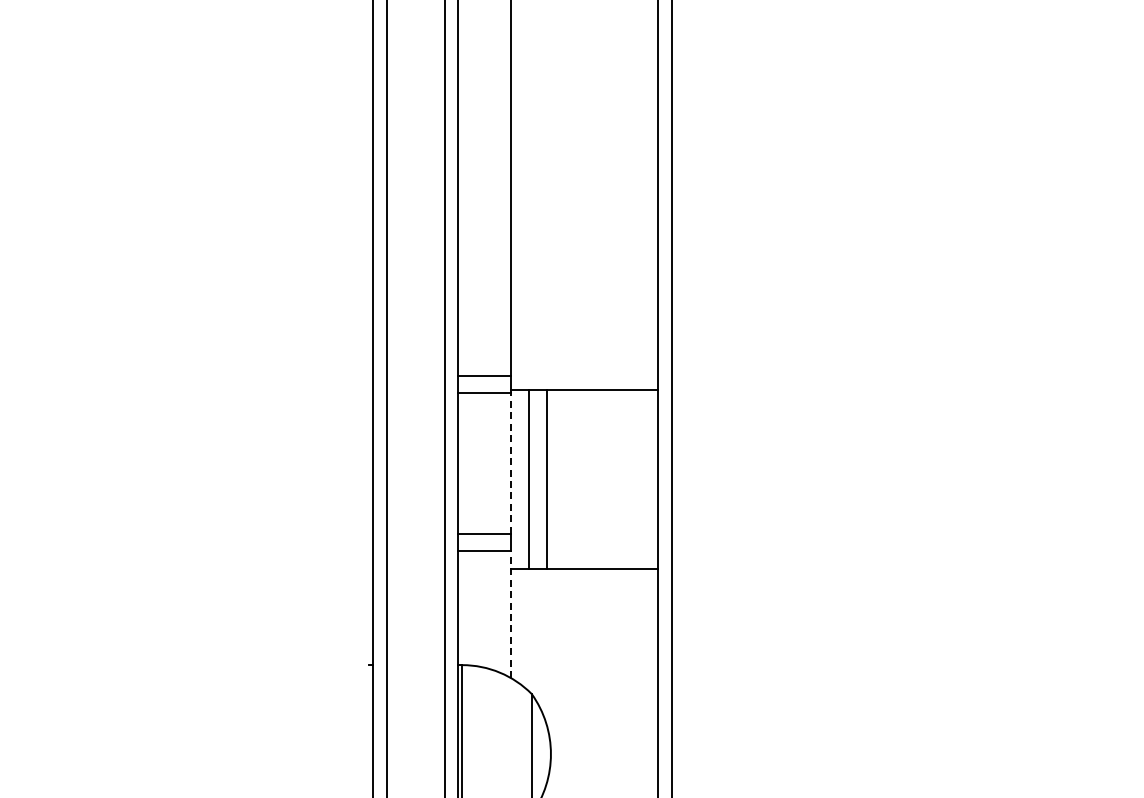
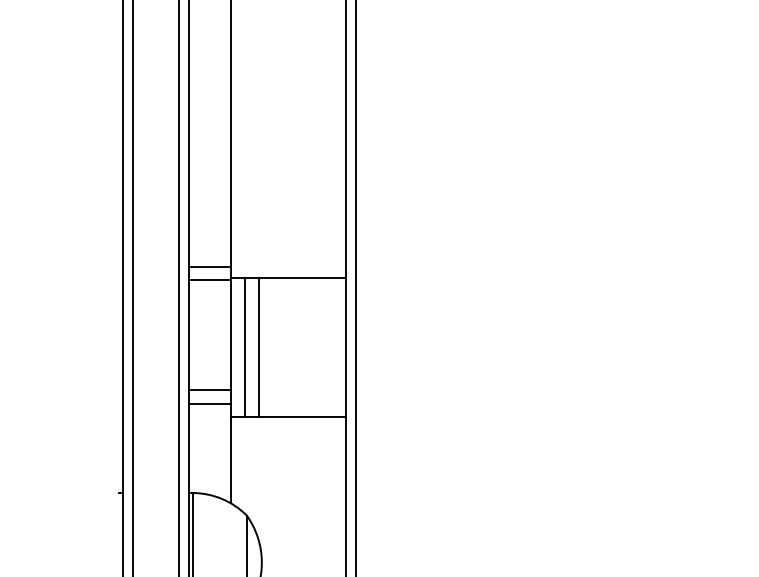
line: (511, 463) -> (230, 335), dashed -> solid
line: (511, 614) -> (230, 453), dashed -> solid

